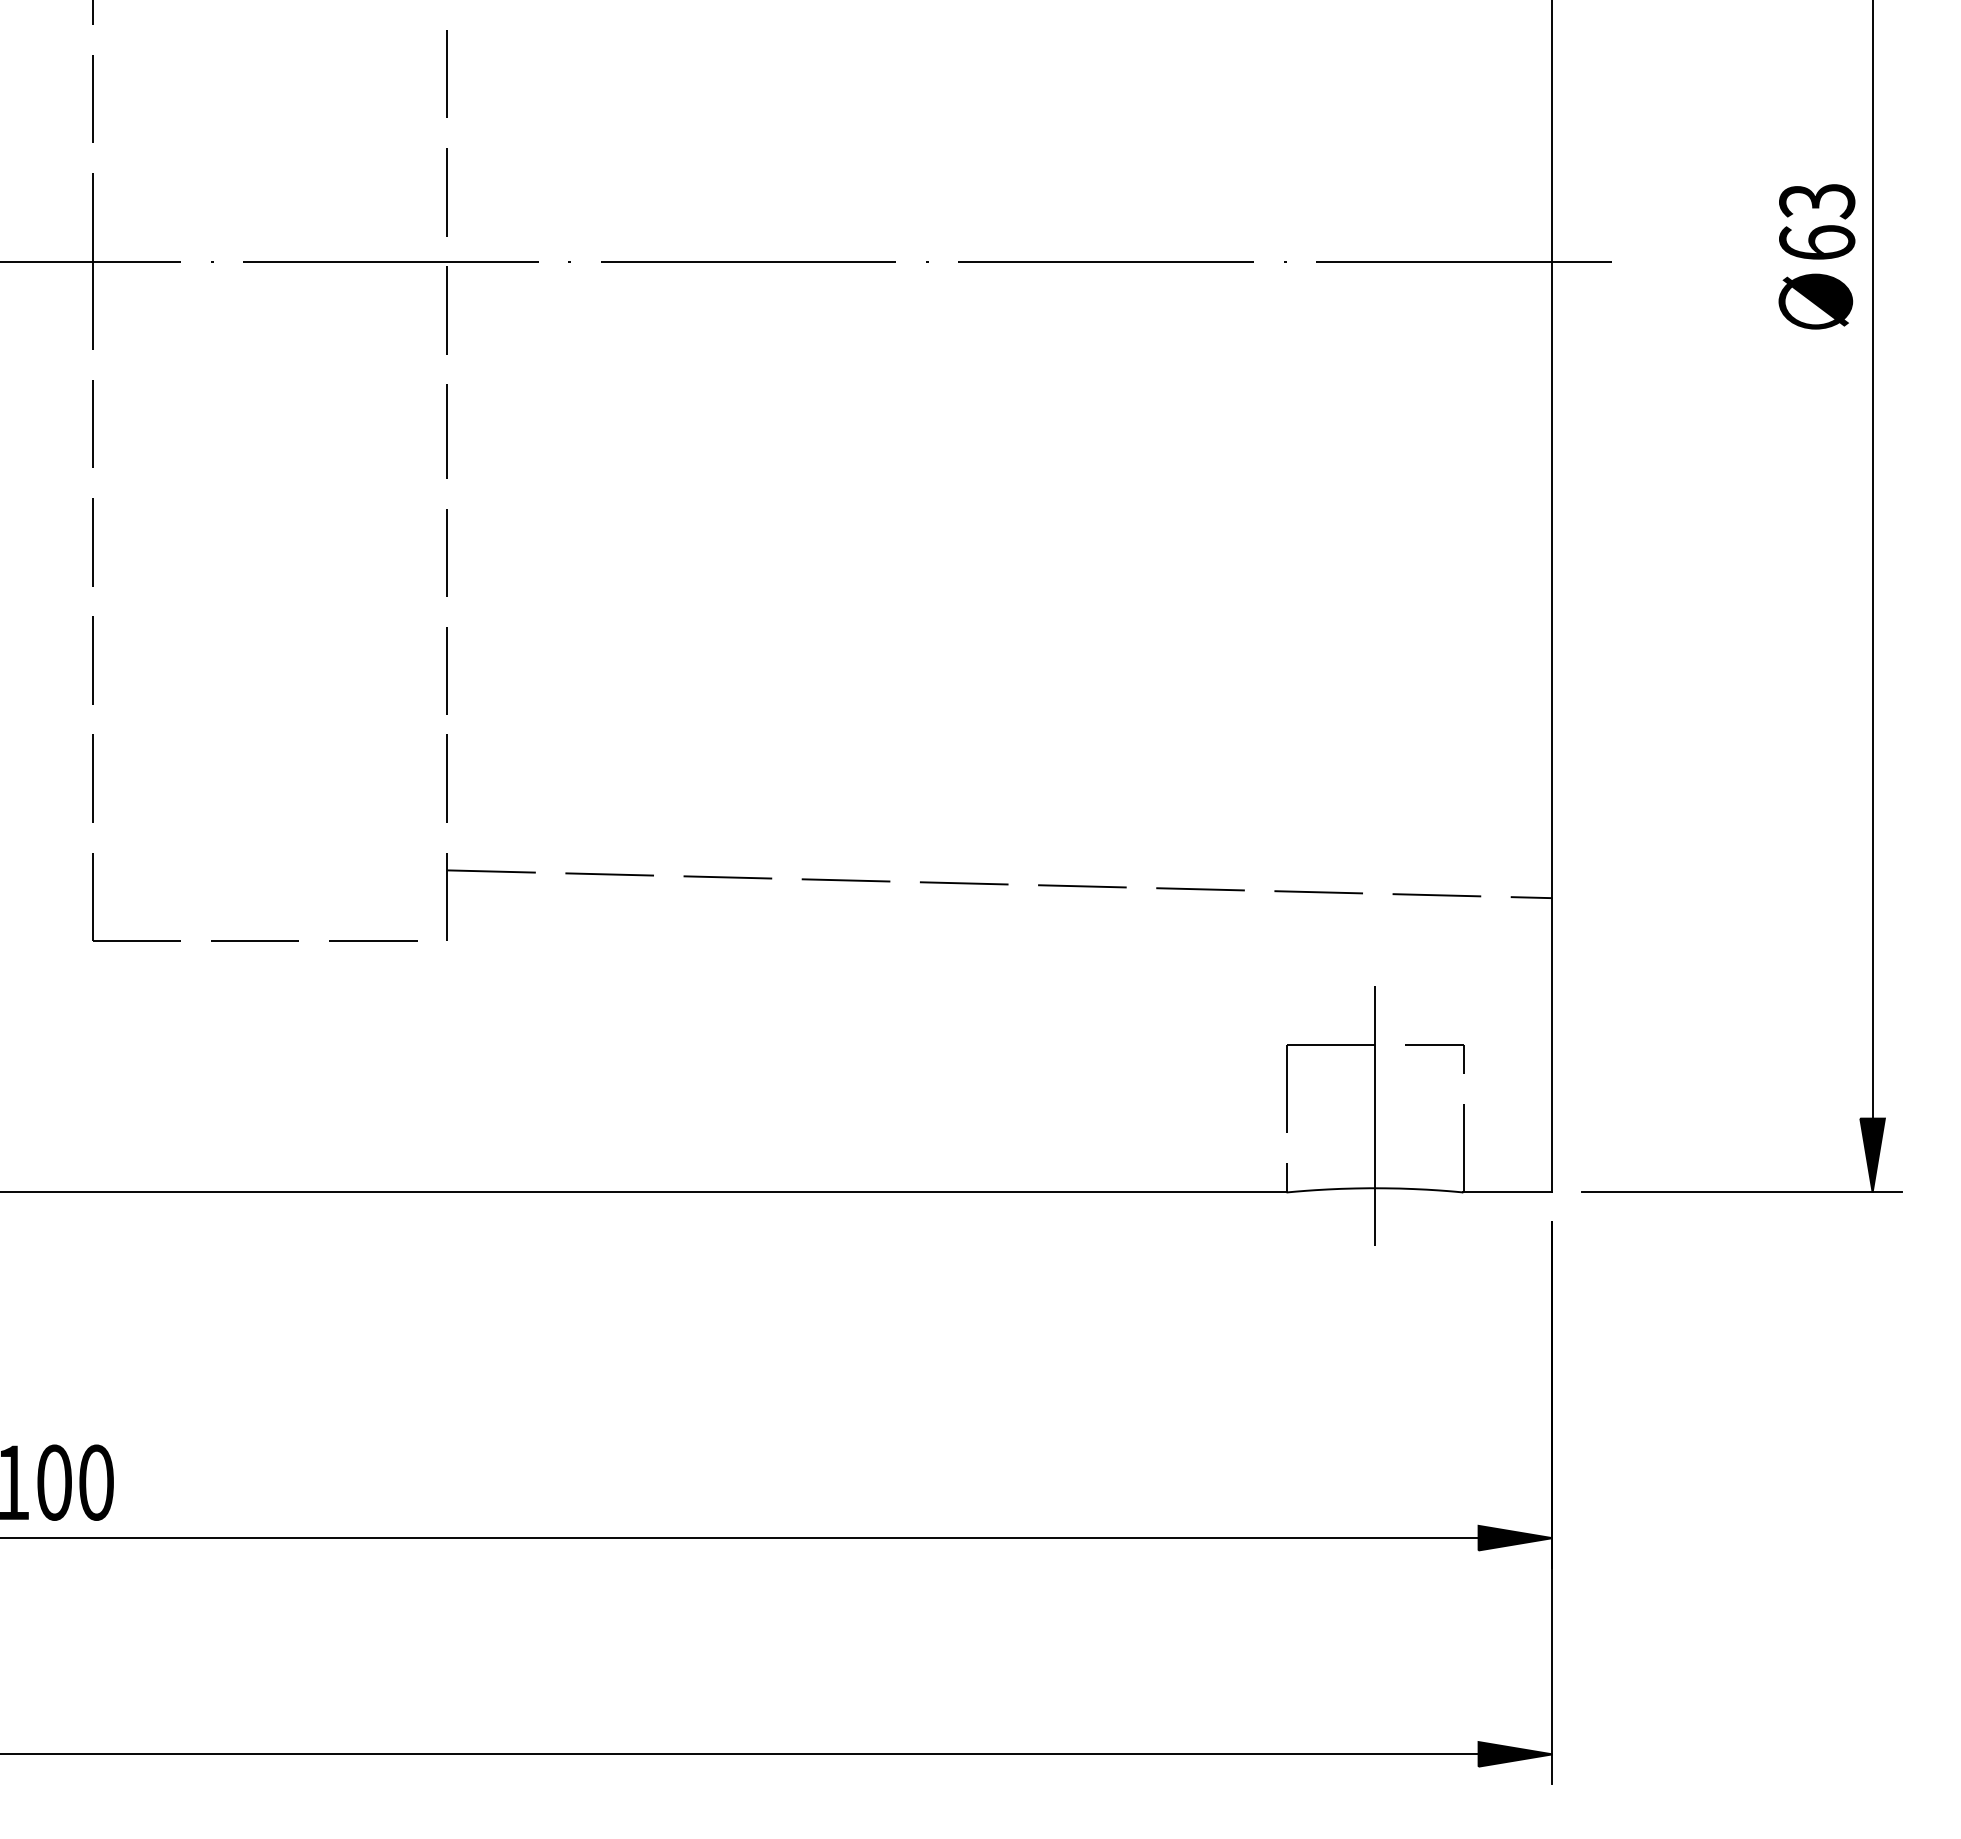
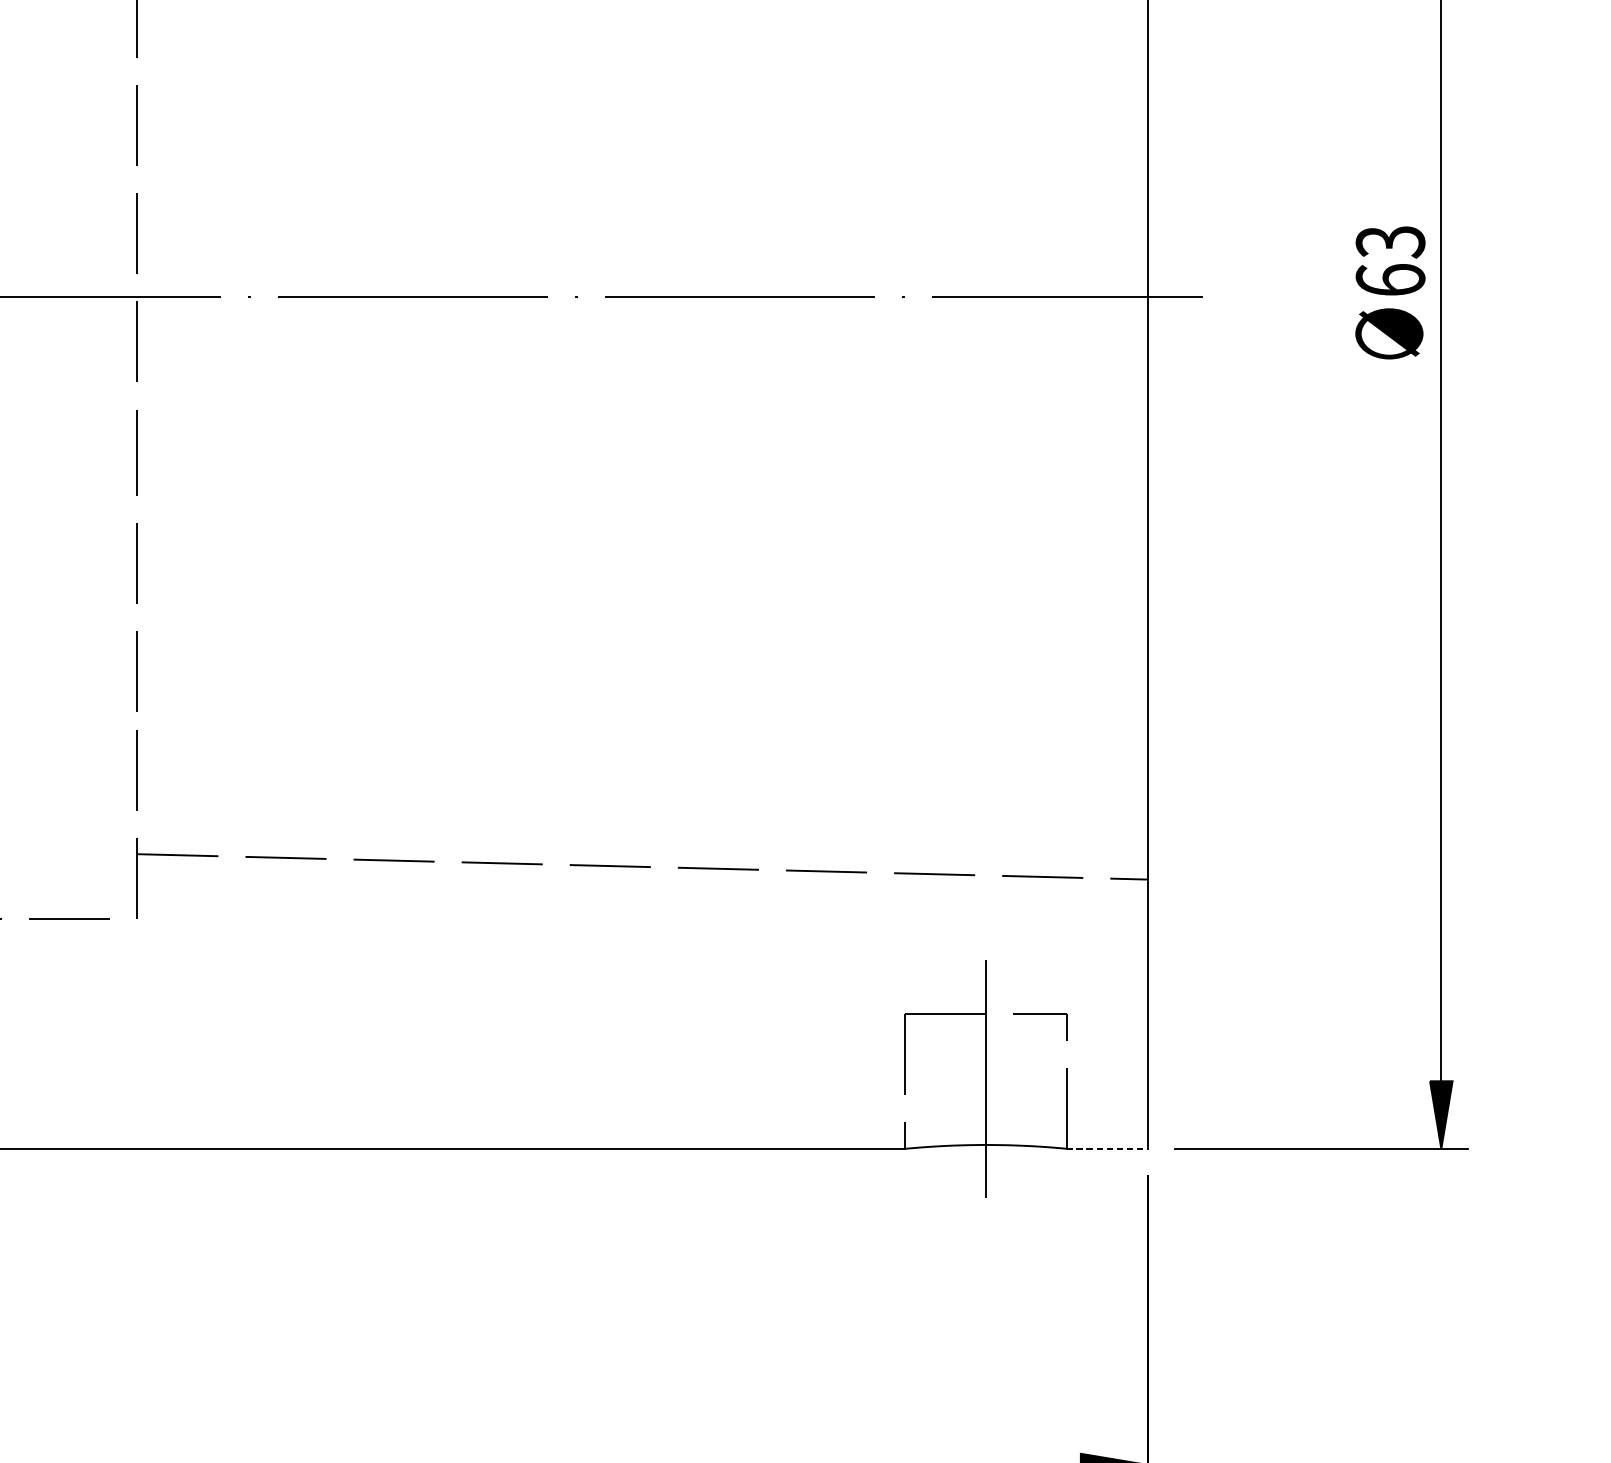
line: (1507, 1192) -> (1107, 1148), solid -> dashed

